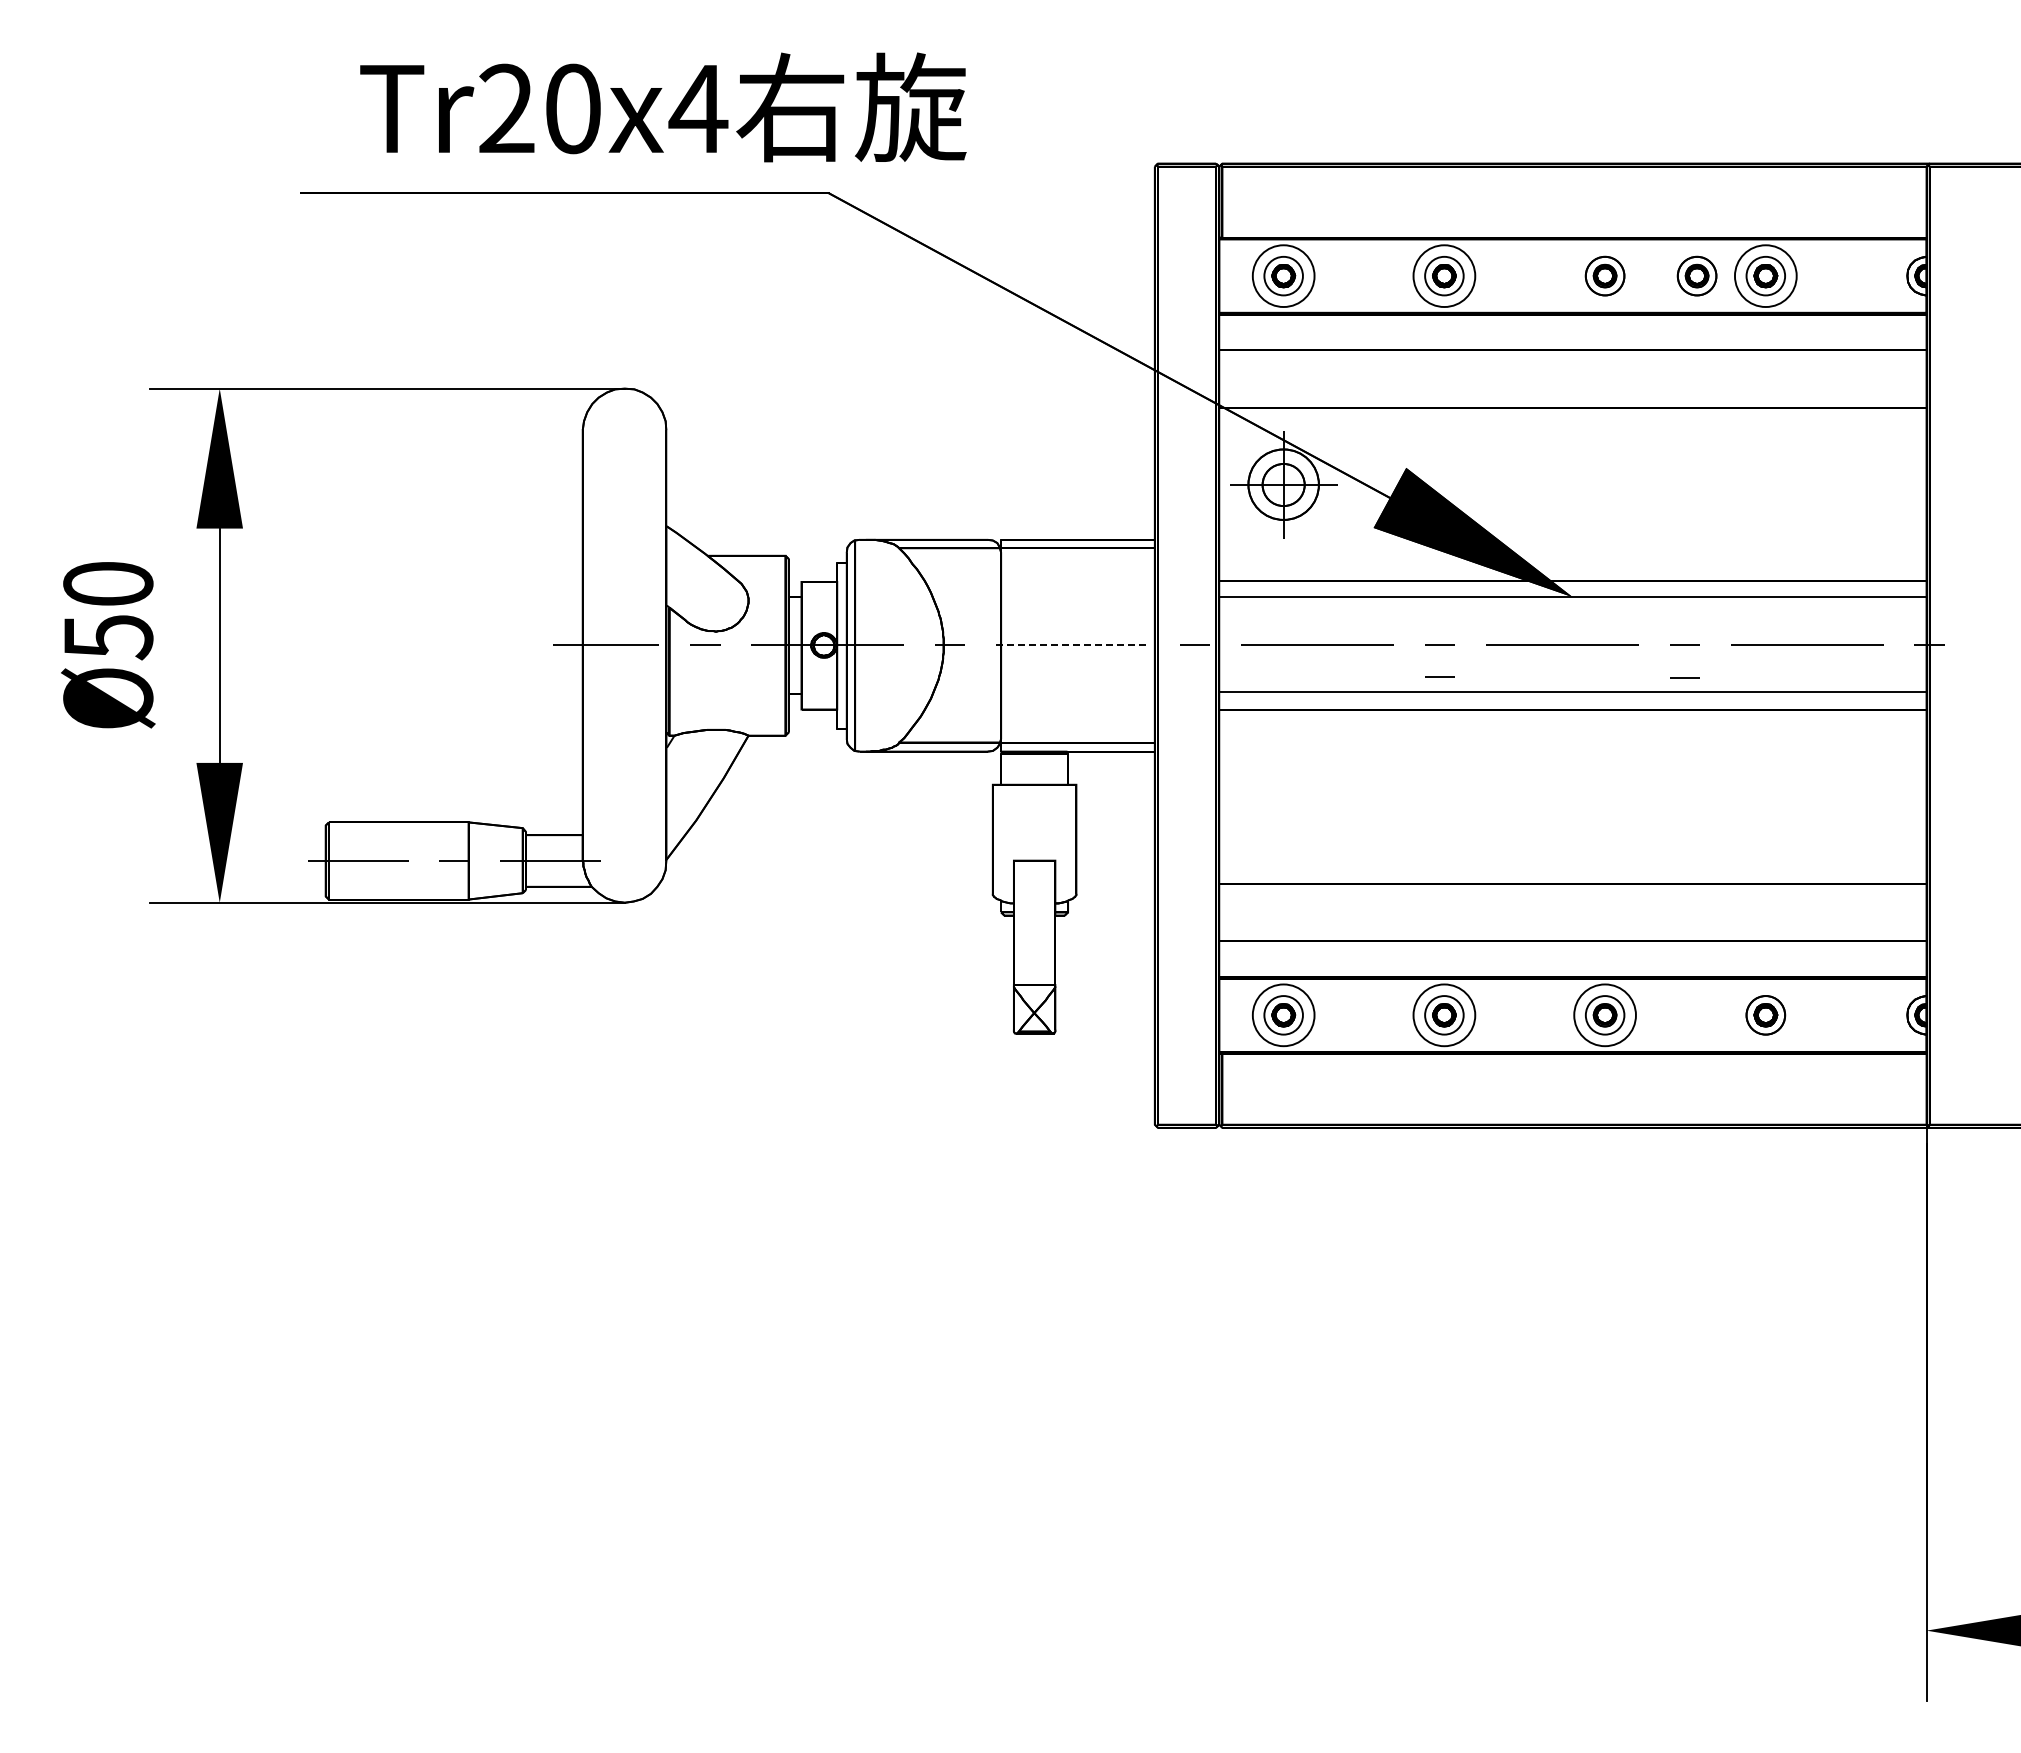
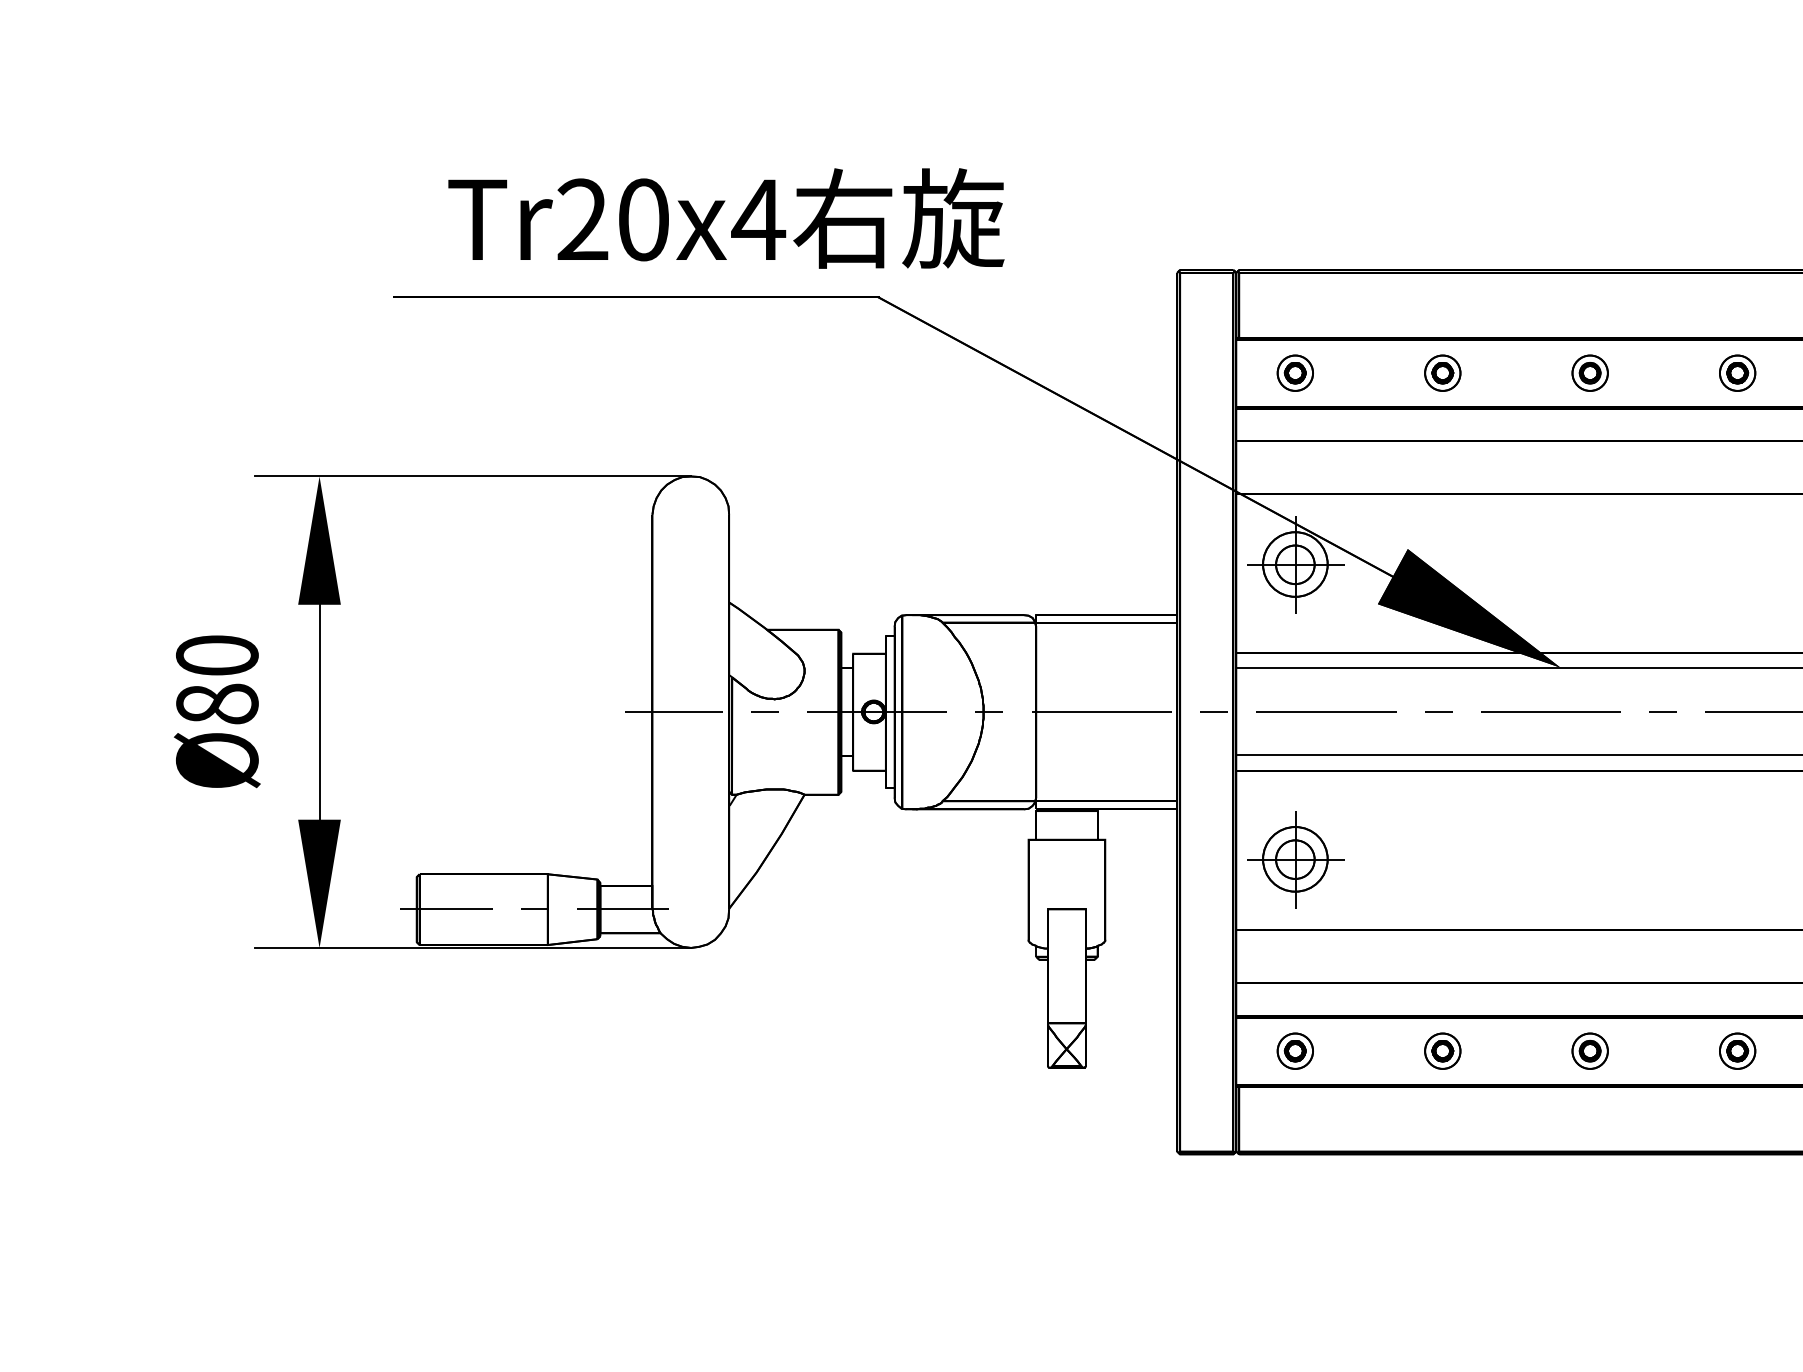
circle: (1283, 275) -> (1295, 372), size x0.62
circle: (1444, 275) -> (1442, 372), size x0.62
part: (1696, 275) -> (1674, 372), removed
circle: (1765, 275) -> (1737, 372), size x0.62
text: (108, 637) -> (217, 704), Ø50 -> Ø80
line: (1072, 645) -> (1101, 712), dashed -> solid
line: (1439, 676) -> (1438, 740), removed
line: (1684, 677) -> (1663, 741), removed
part: (1283, 806) -> (1295, 859), added
circle: (1283, 1015) -> (1295, 1051), size x0.62
circle: (1444, 1015) -> (1442, 1051), size x0.62
circle: (1604, 1015) -> (1589, 1051), size x0.62

